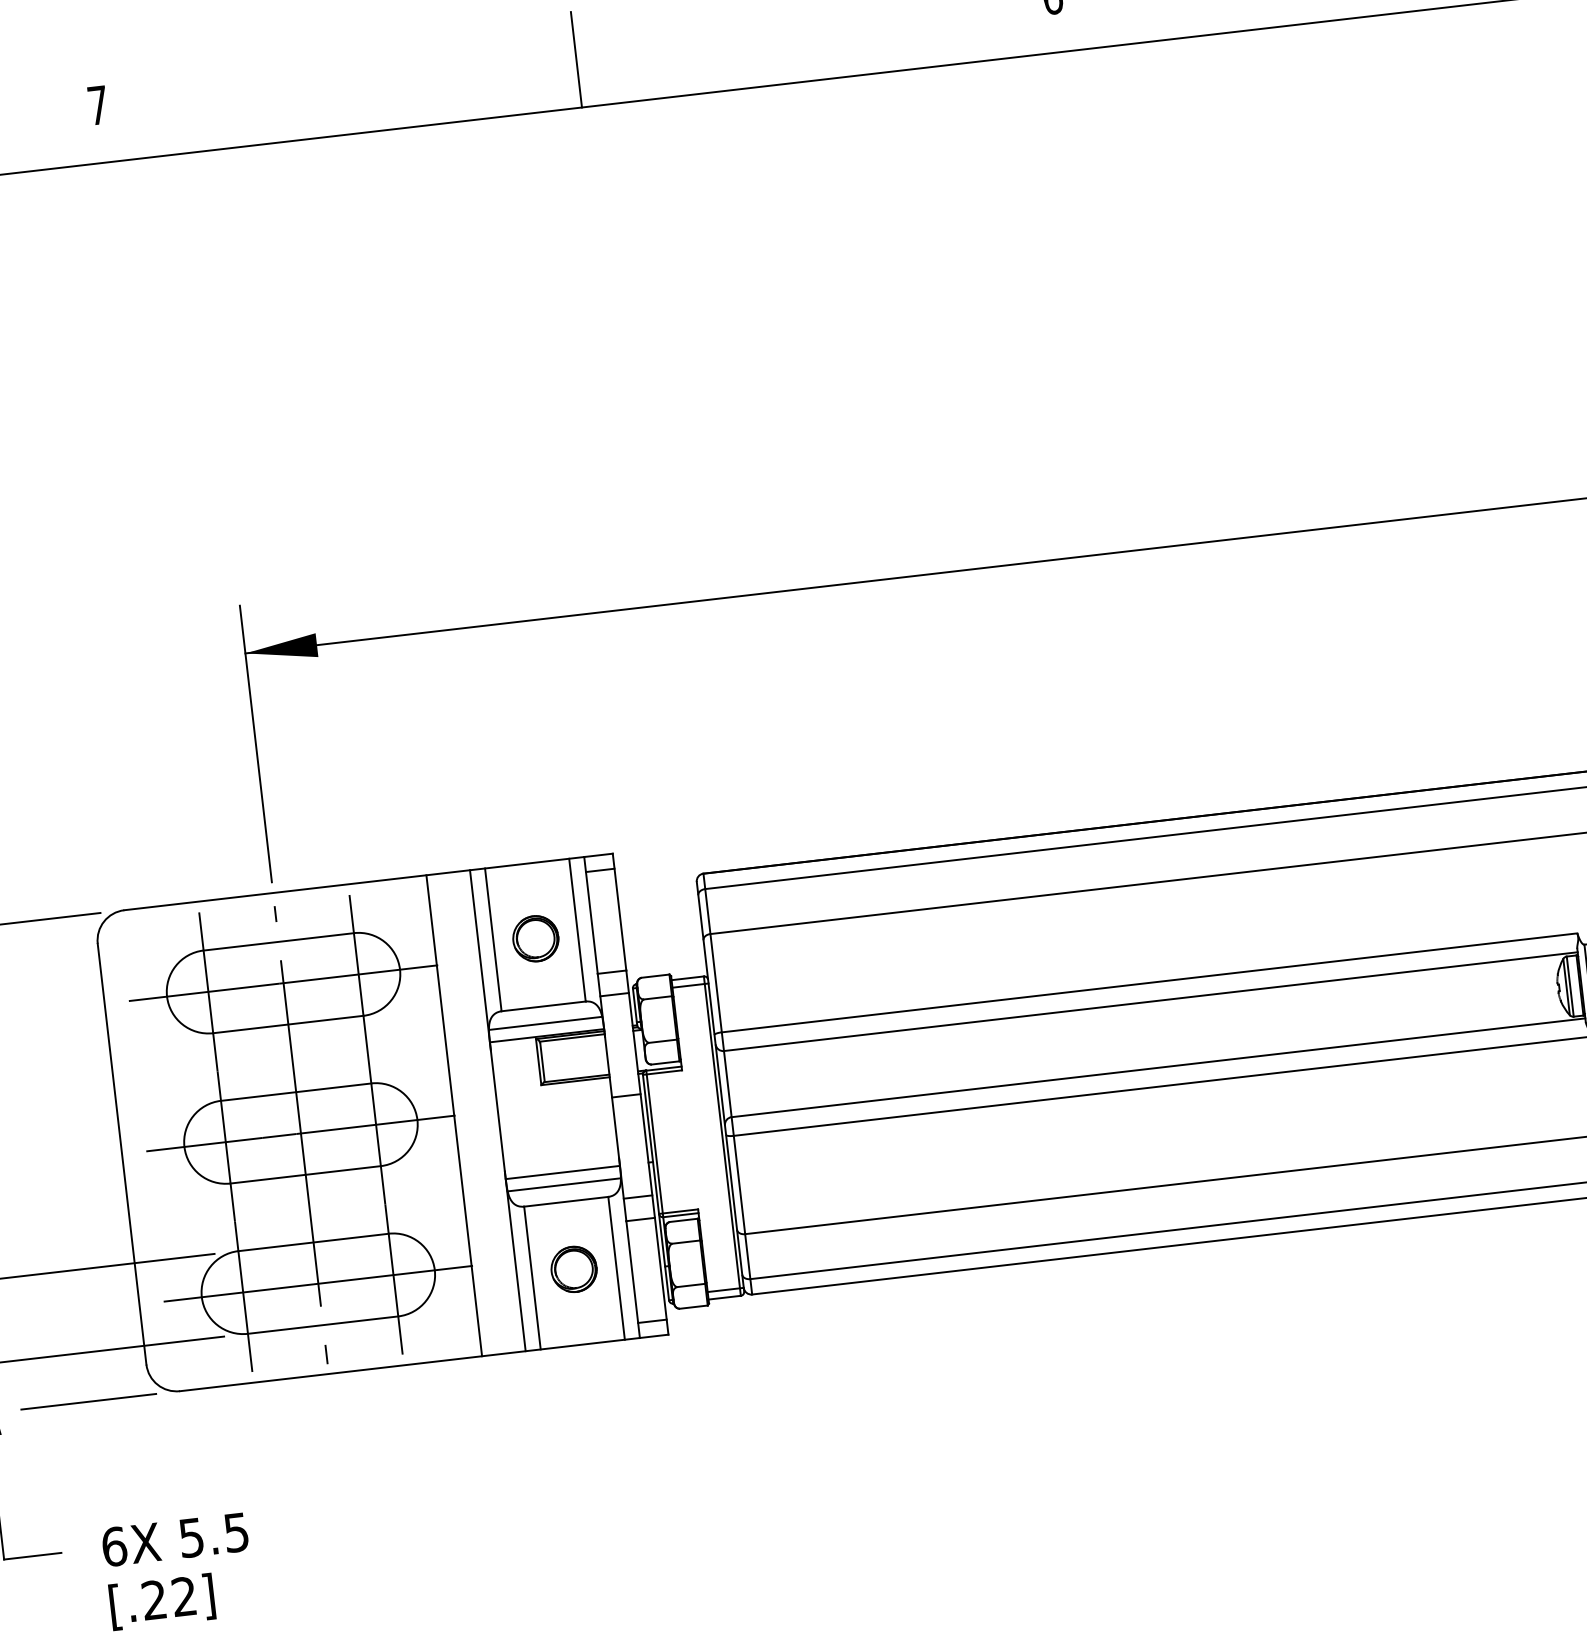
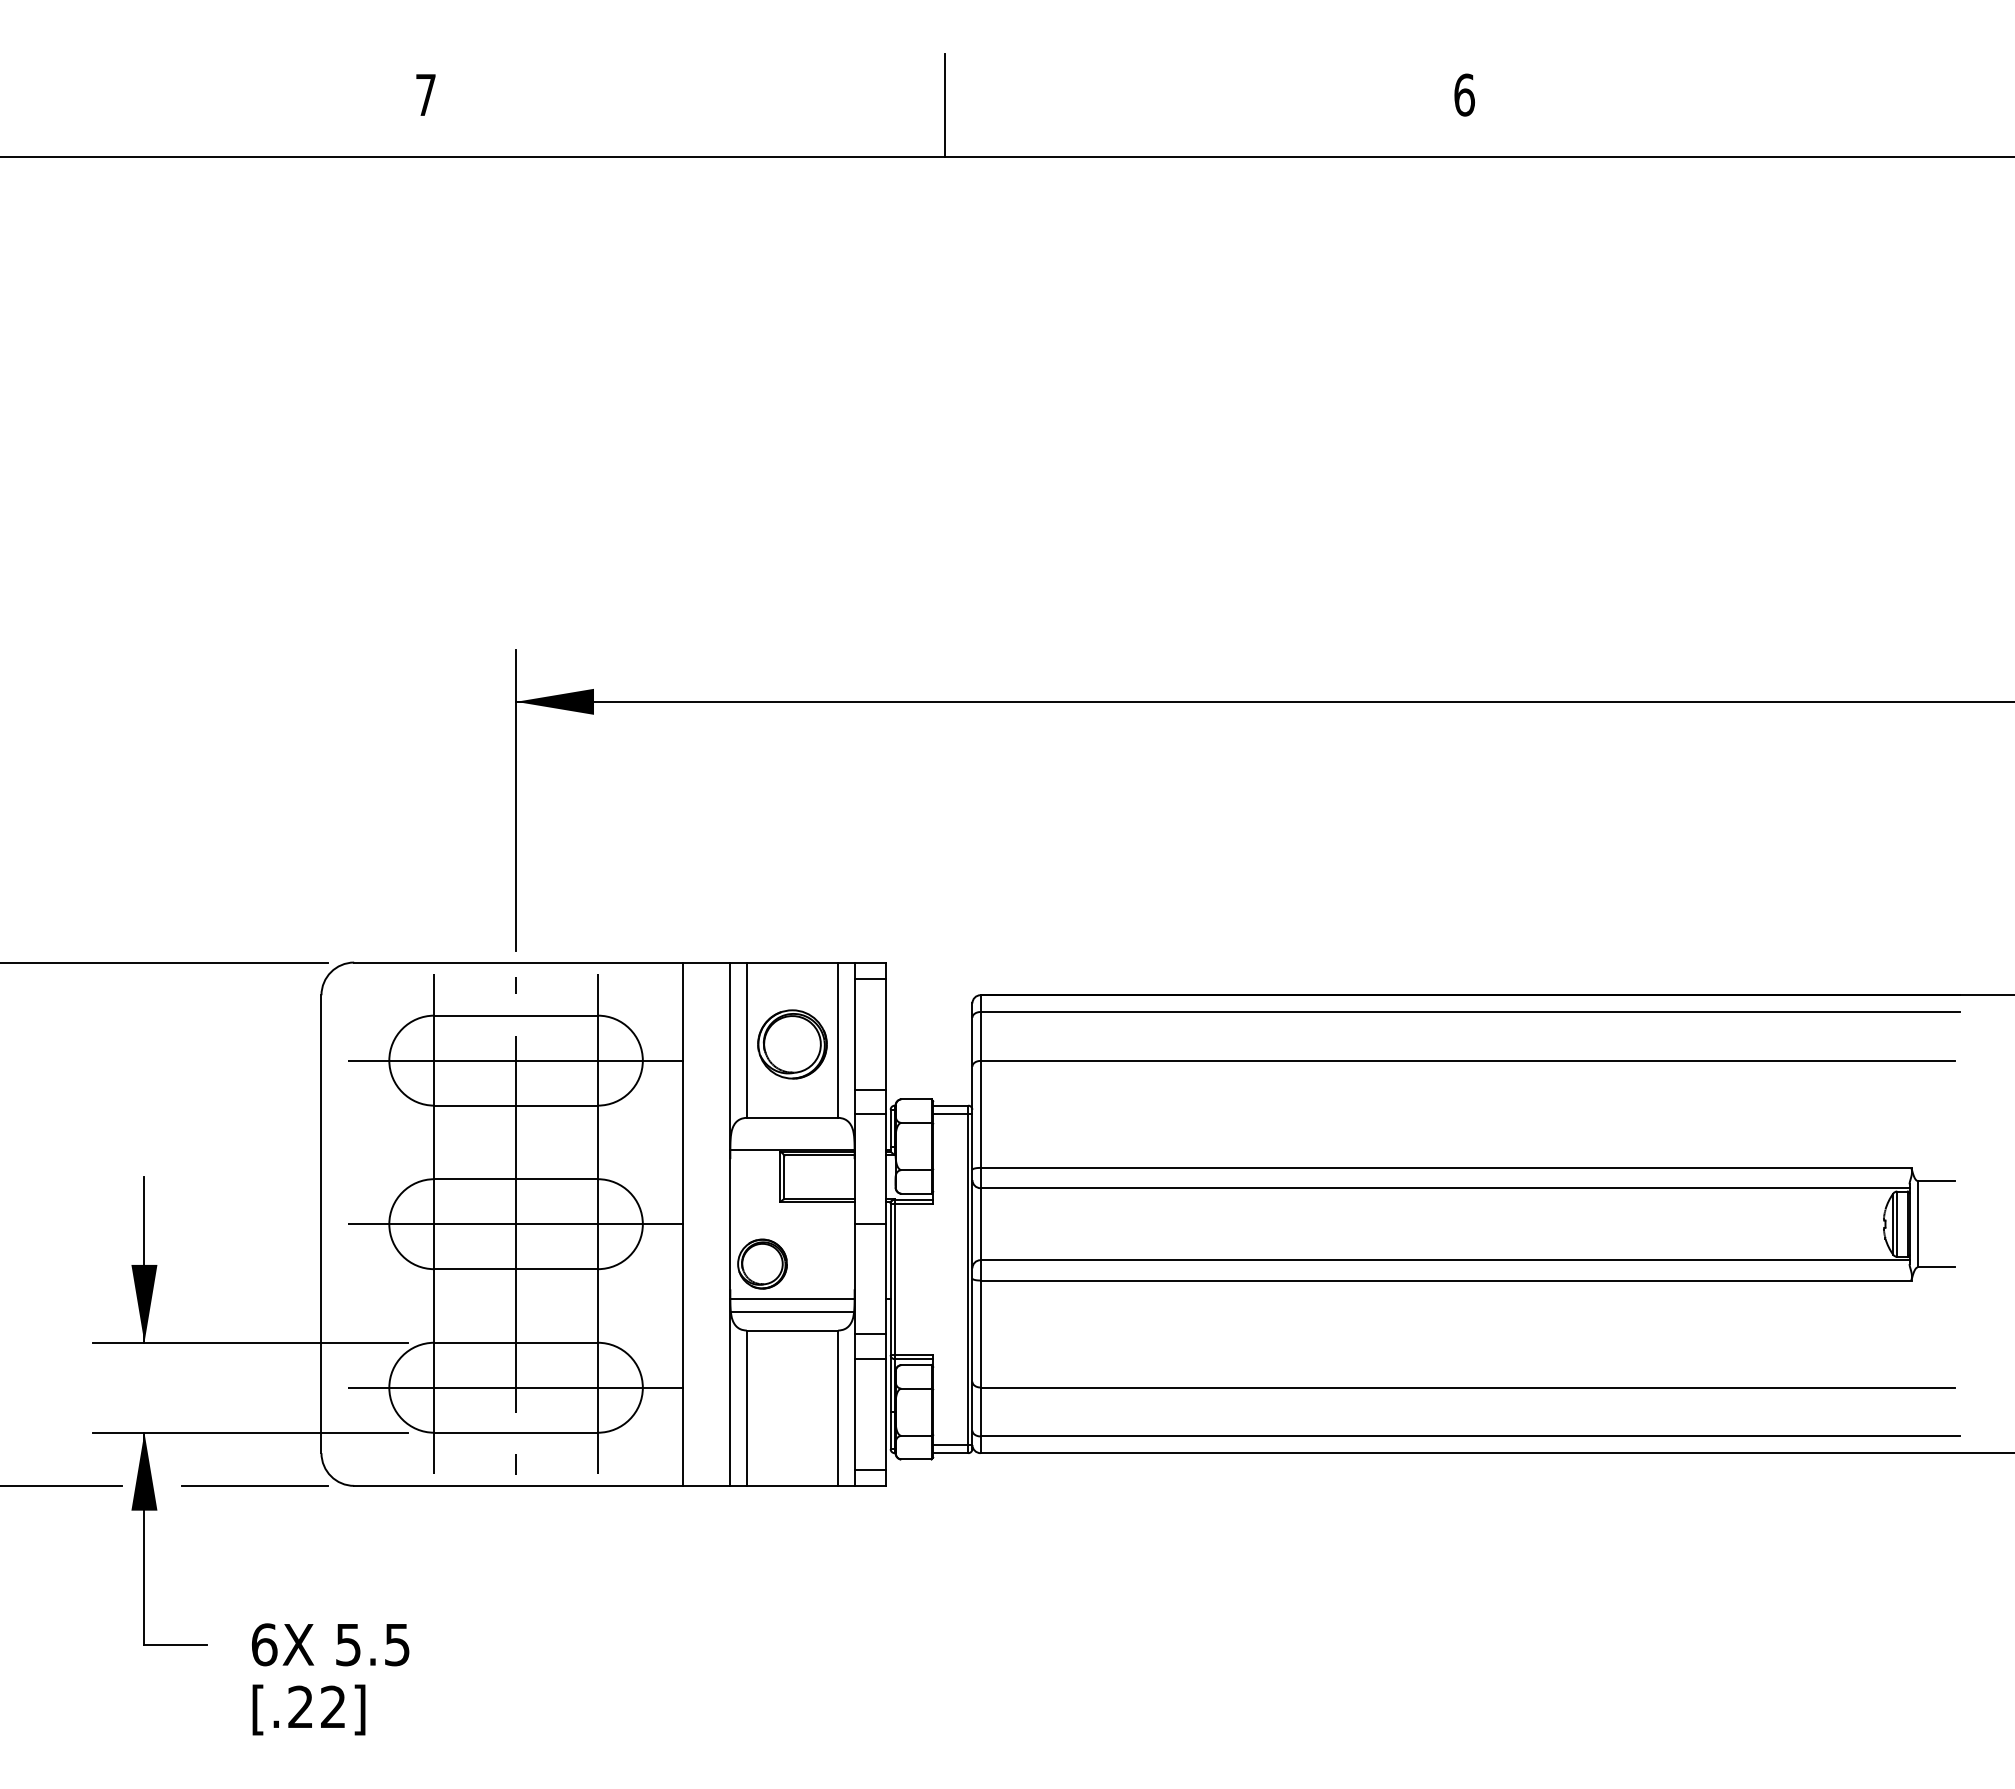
part: (535, 938) -> (792, 1043), size x1.4
line: (545, 1023) -> (792, 1136), removed
part: (574, 1268) -> (762, 1263), moved

